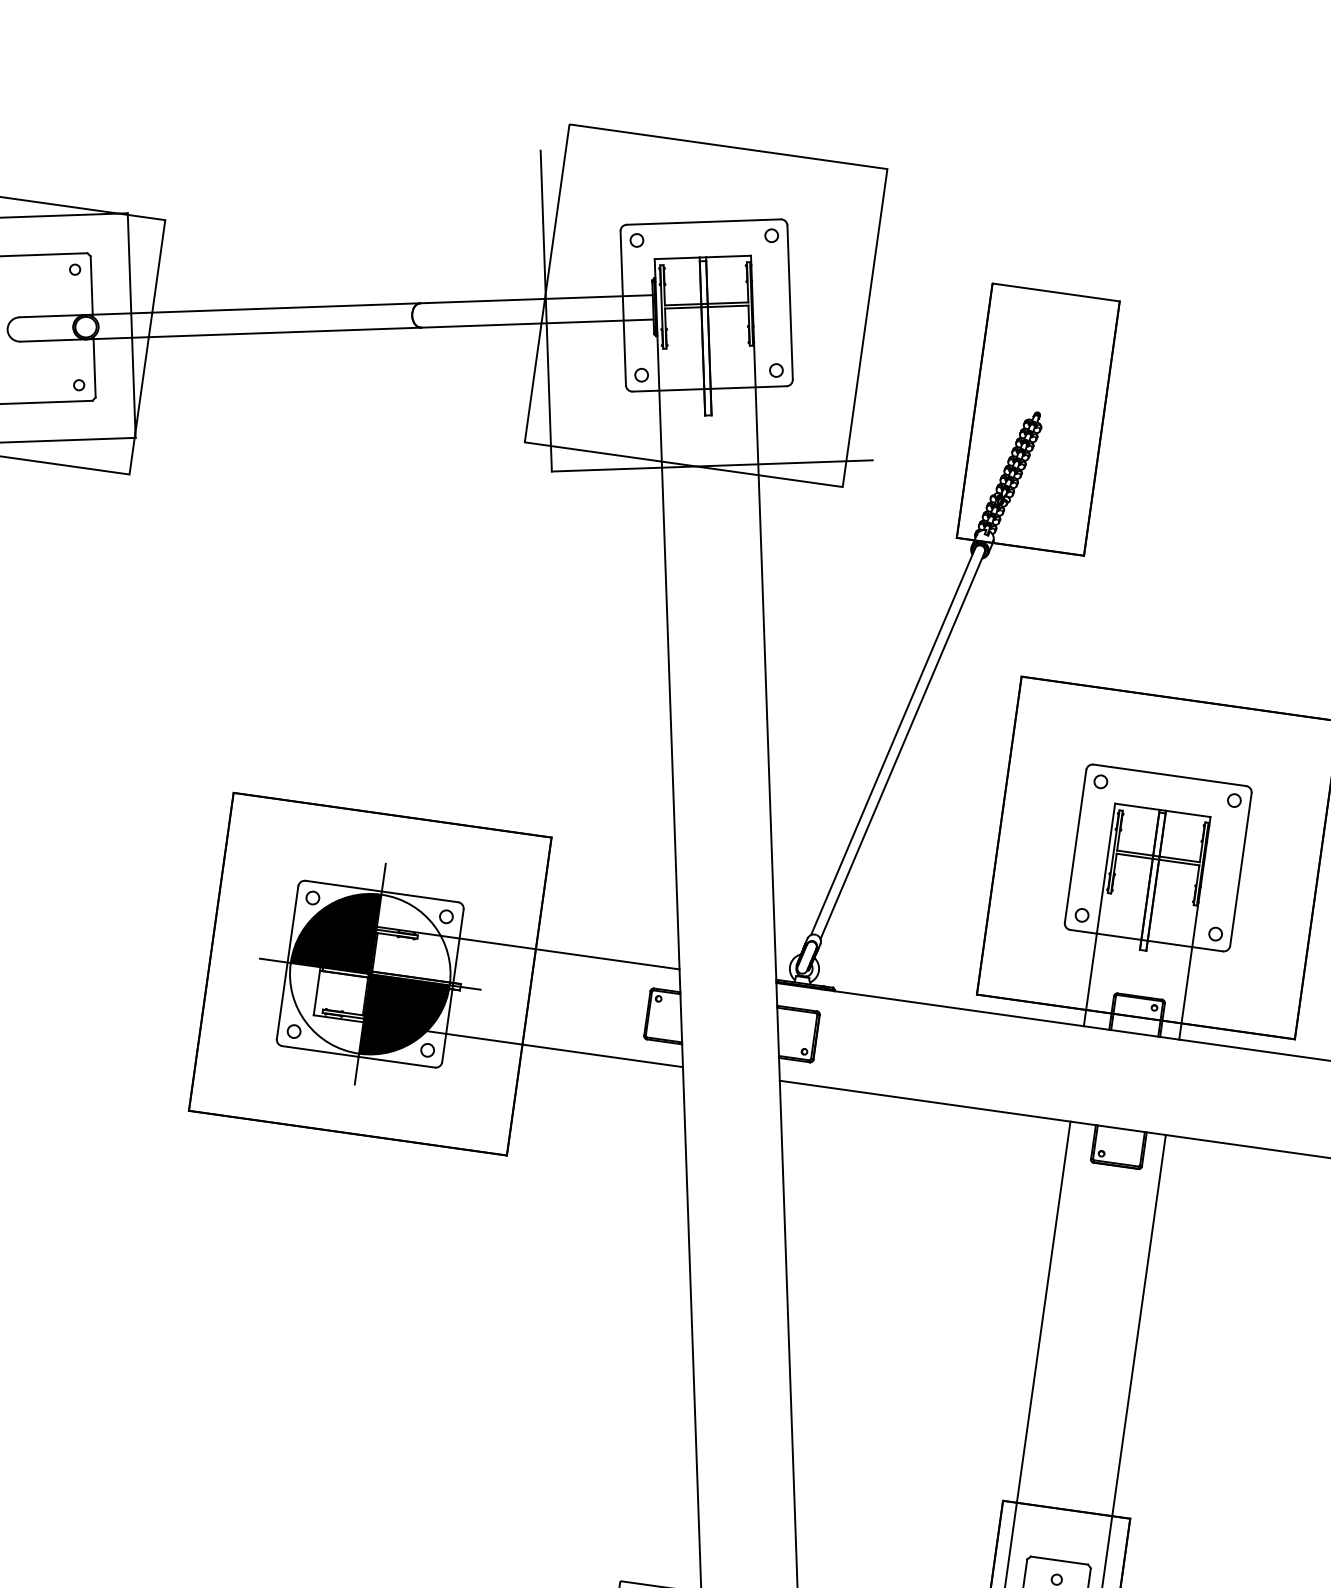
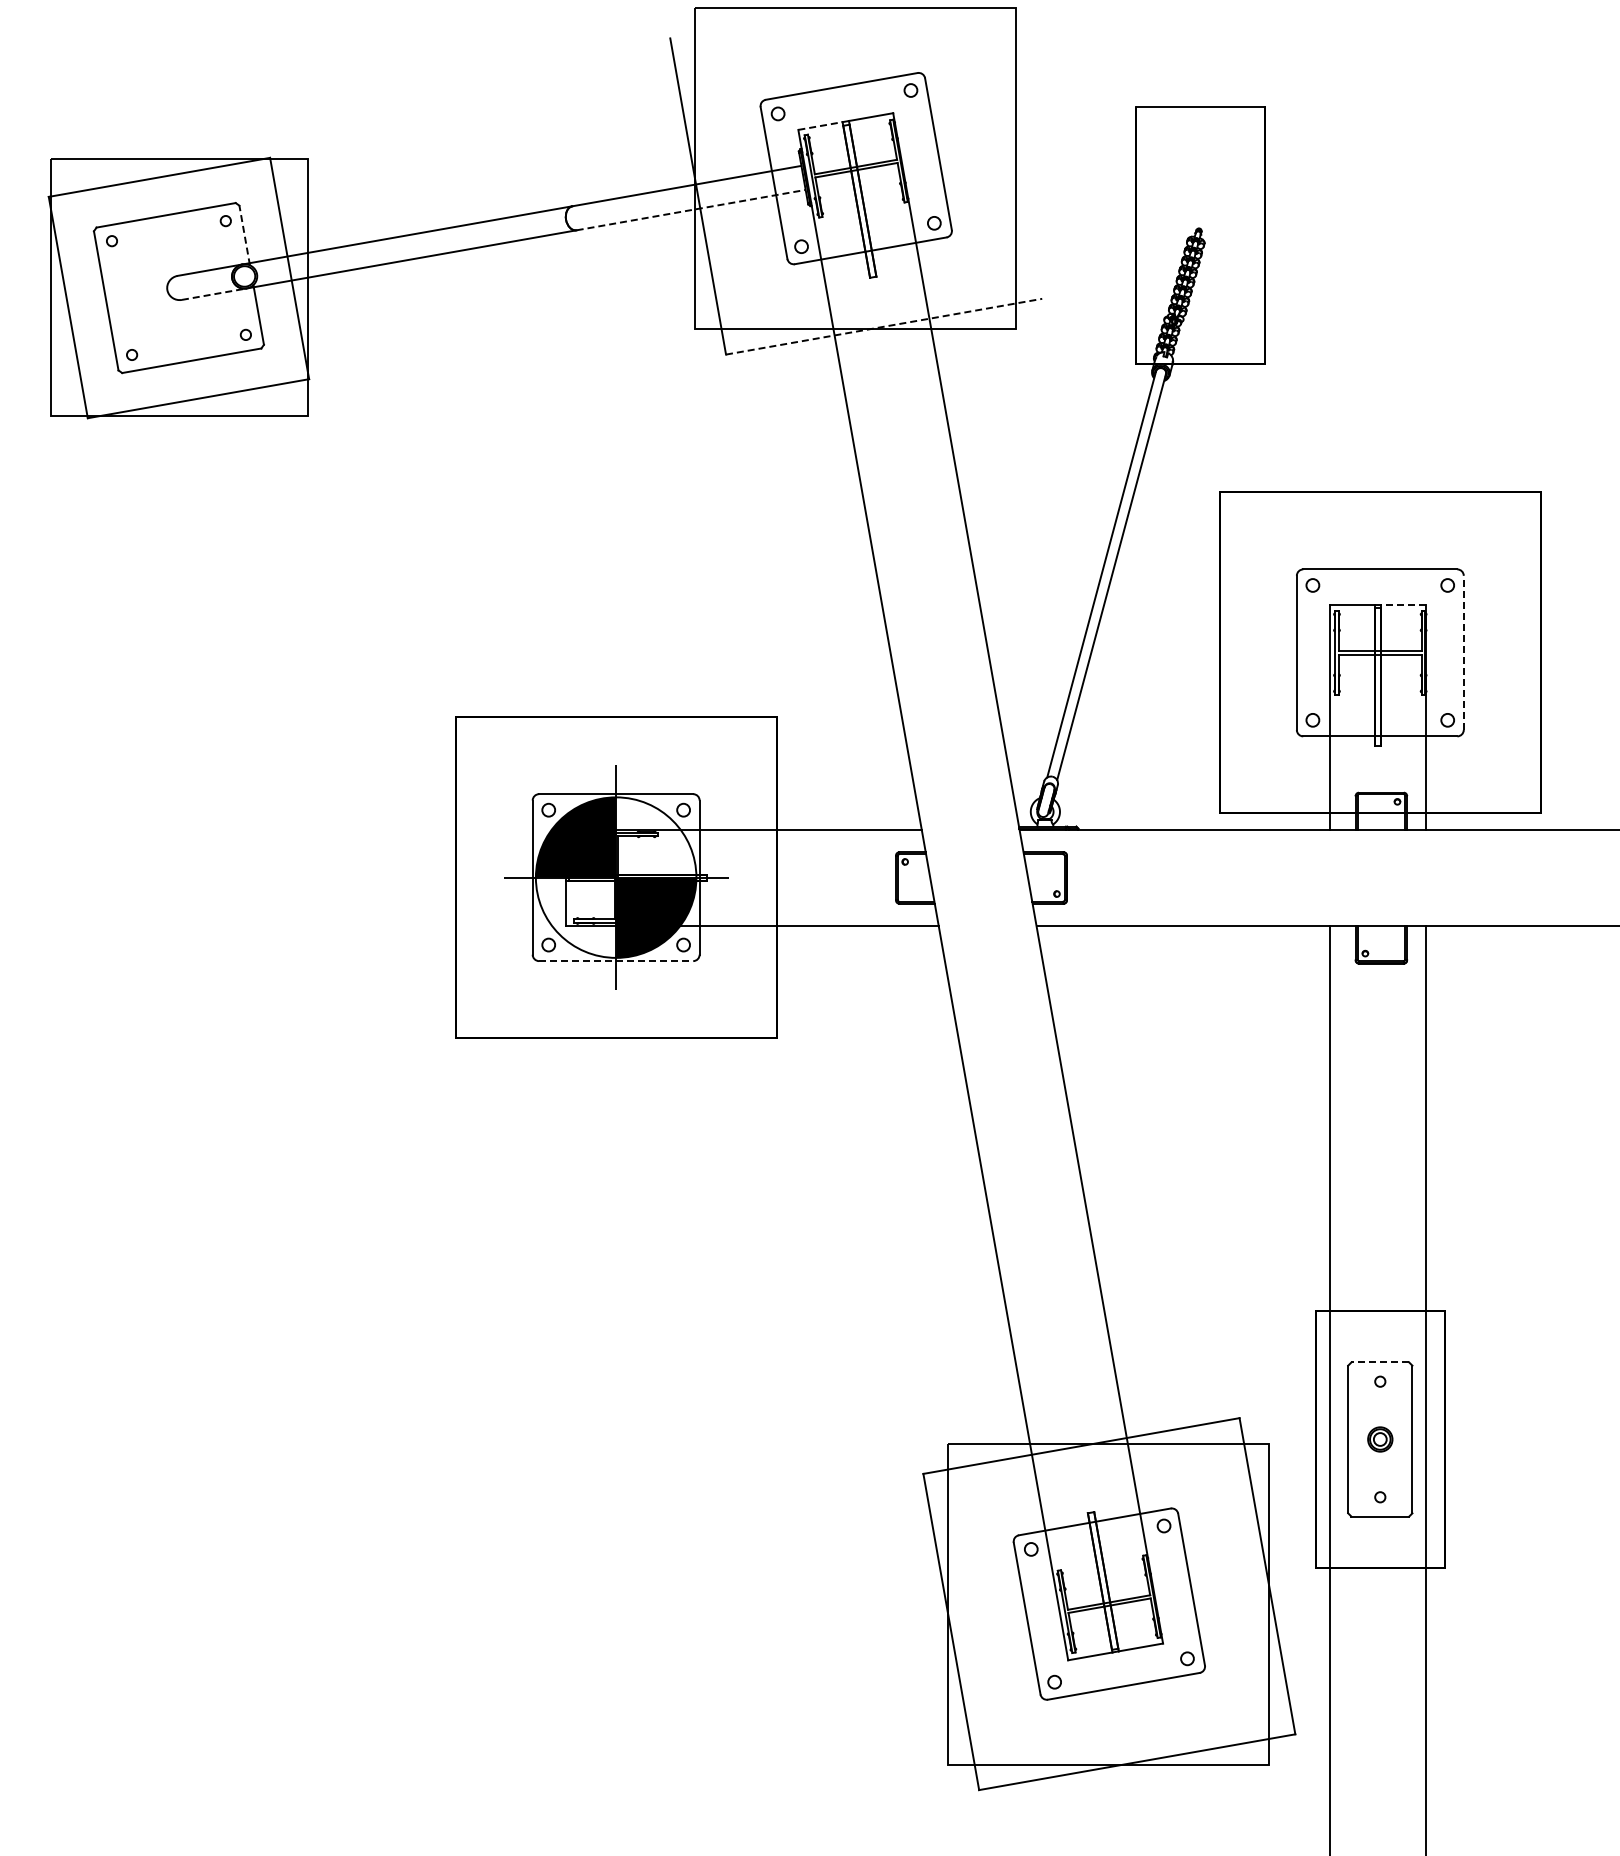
line: (677, 257) -> (820, 125), solid -> dashed
line: (91, 286) -> (244, 235), solid -> dashed
line: (537, 324) -> (691, 210), solid -> dashed
line: (53, 340) -> (214, 294), solid -> dashed
line: (712, 465) -> (884, 326), solid -> dashed
line: (1187, 814) -> (1403, 605), solid -> dashed
line: (1240, 869) -> (1463, 652), solid -> dashed
line: (358, 1057) -> (616, 961), solid -> dashed
line: (1059, 1560) -> (1380, 1362), solid -> dashed

